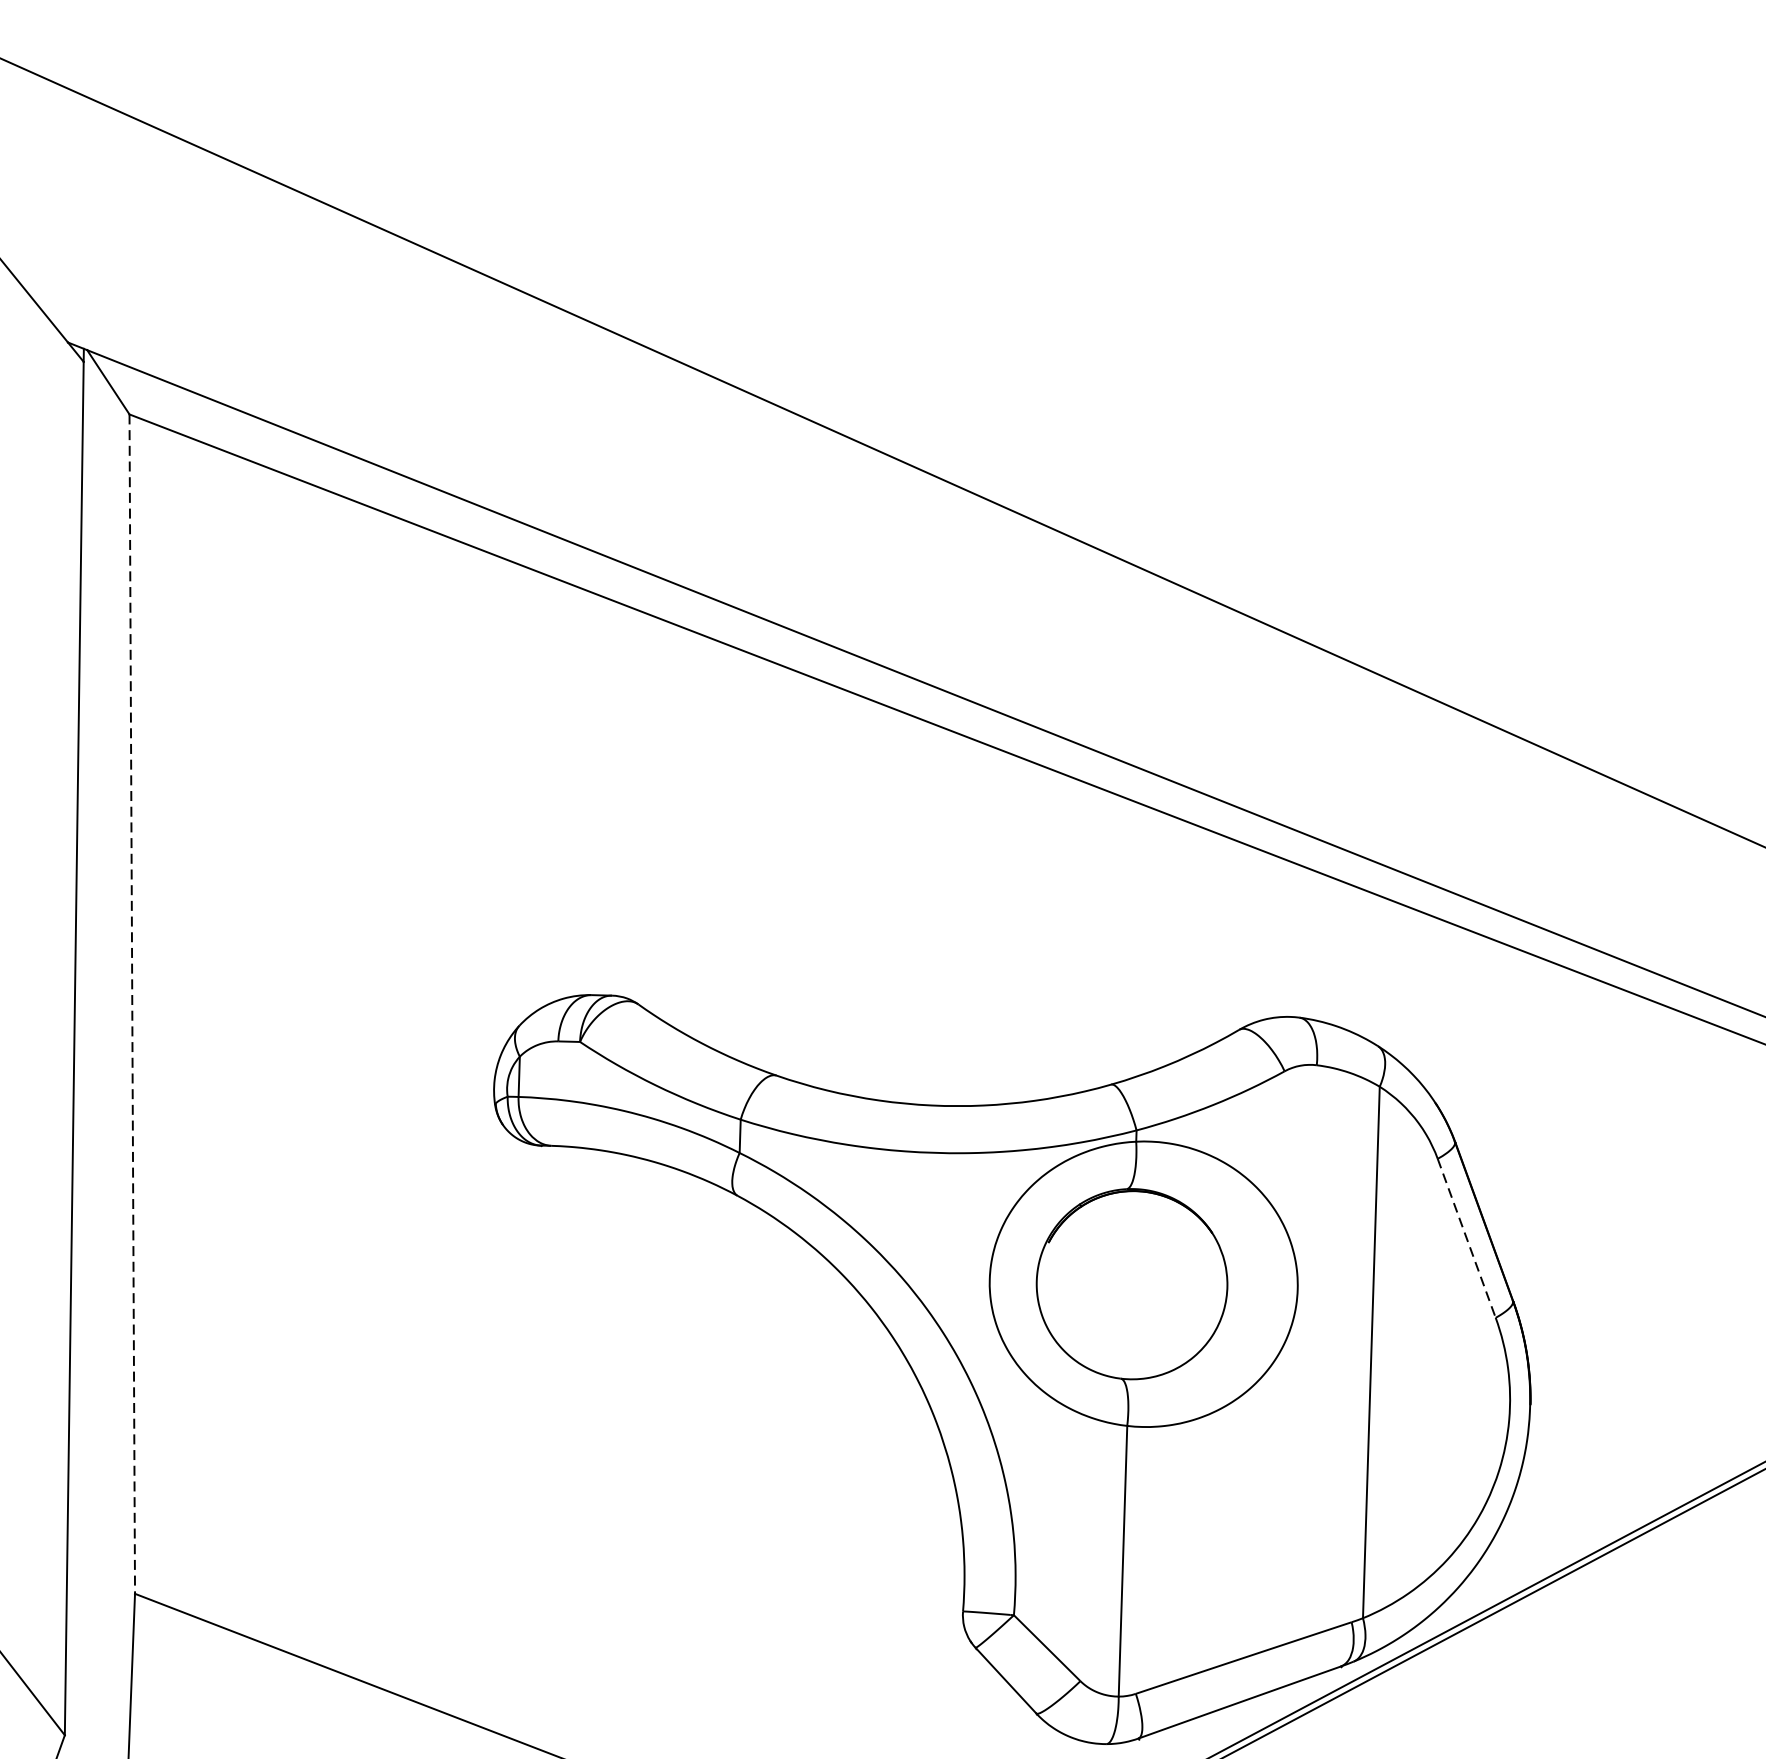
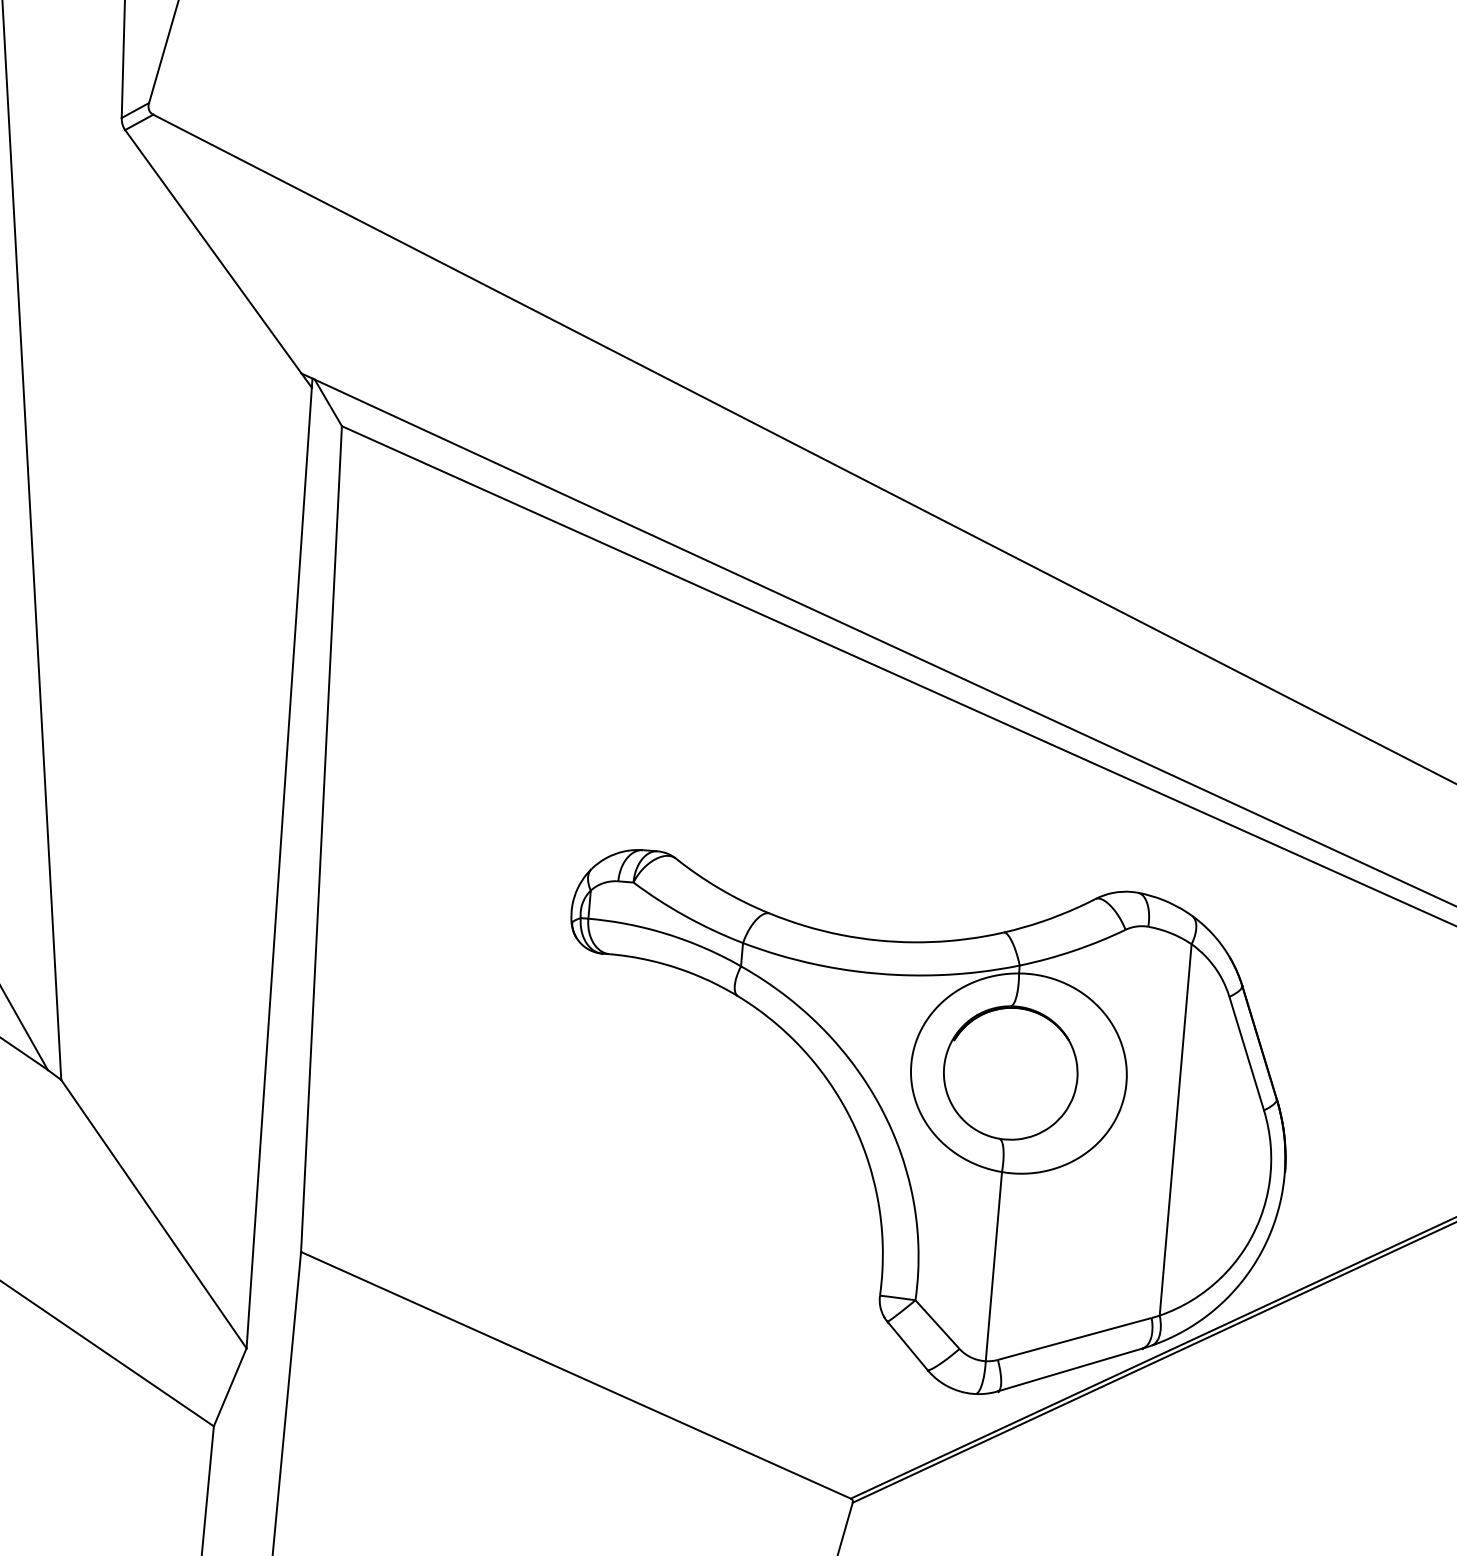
line: (132, 1004) -> (321, 839), dashed -> solid
line: (1466, 1239) -> (1246, 1054), dashed -> solid

